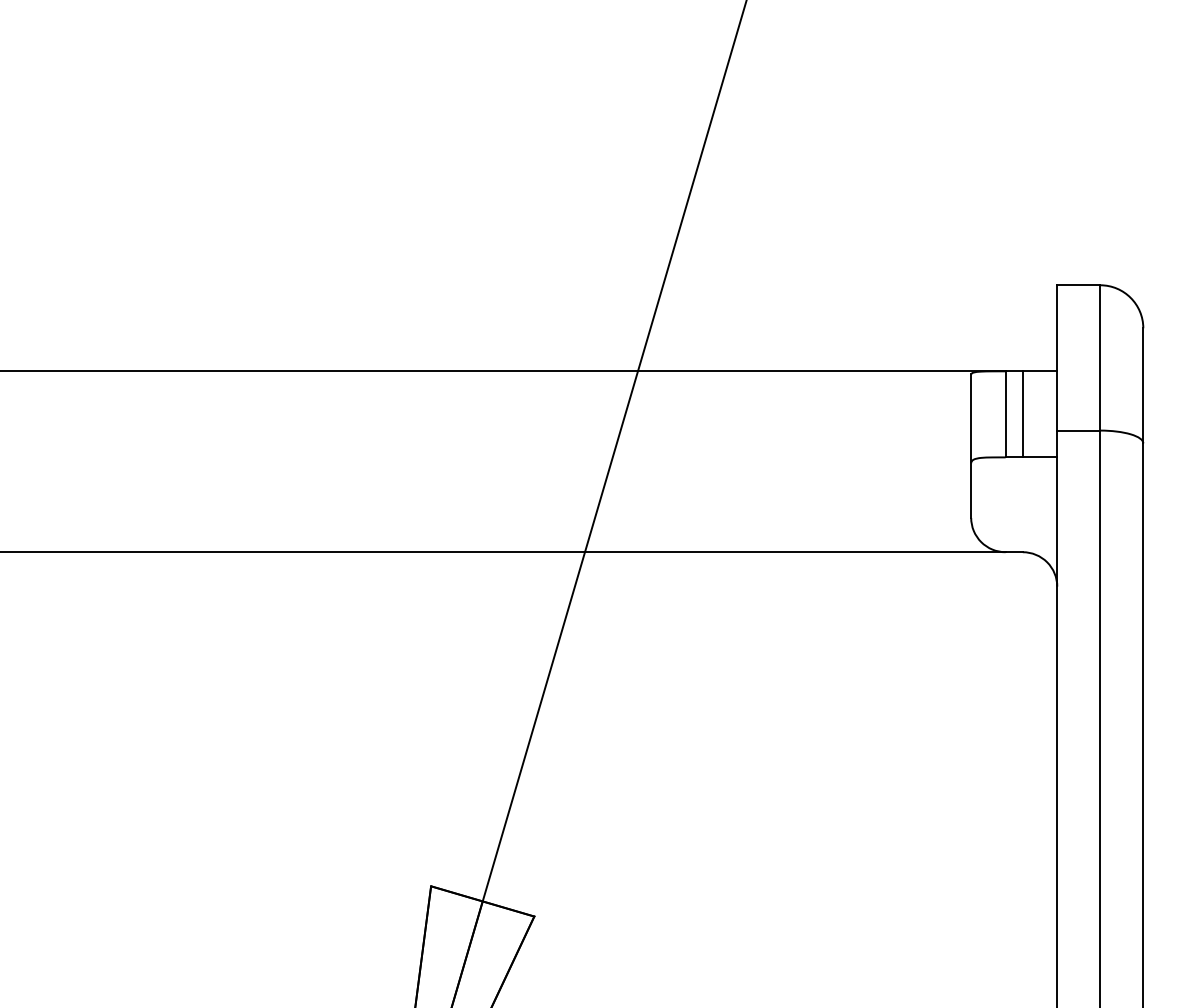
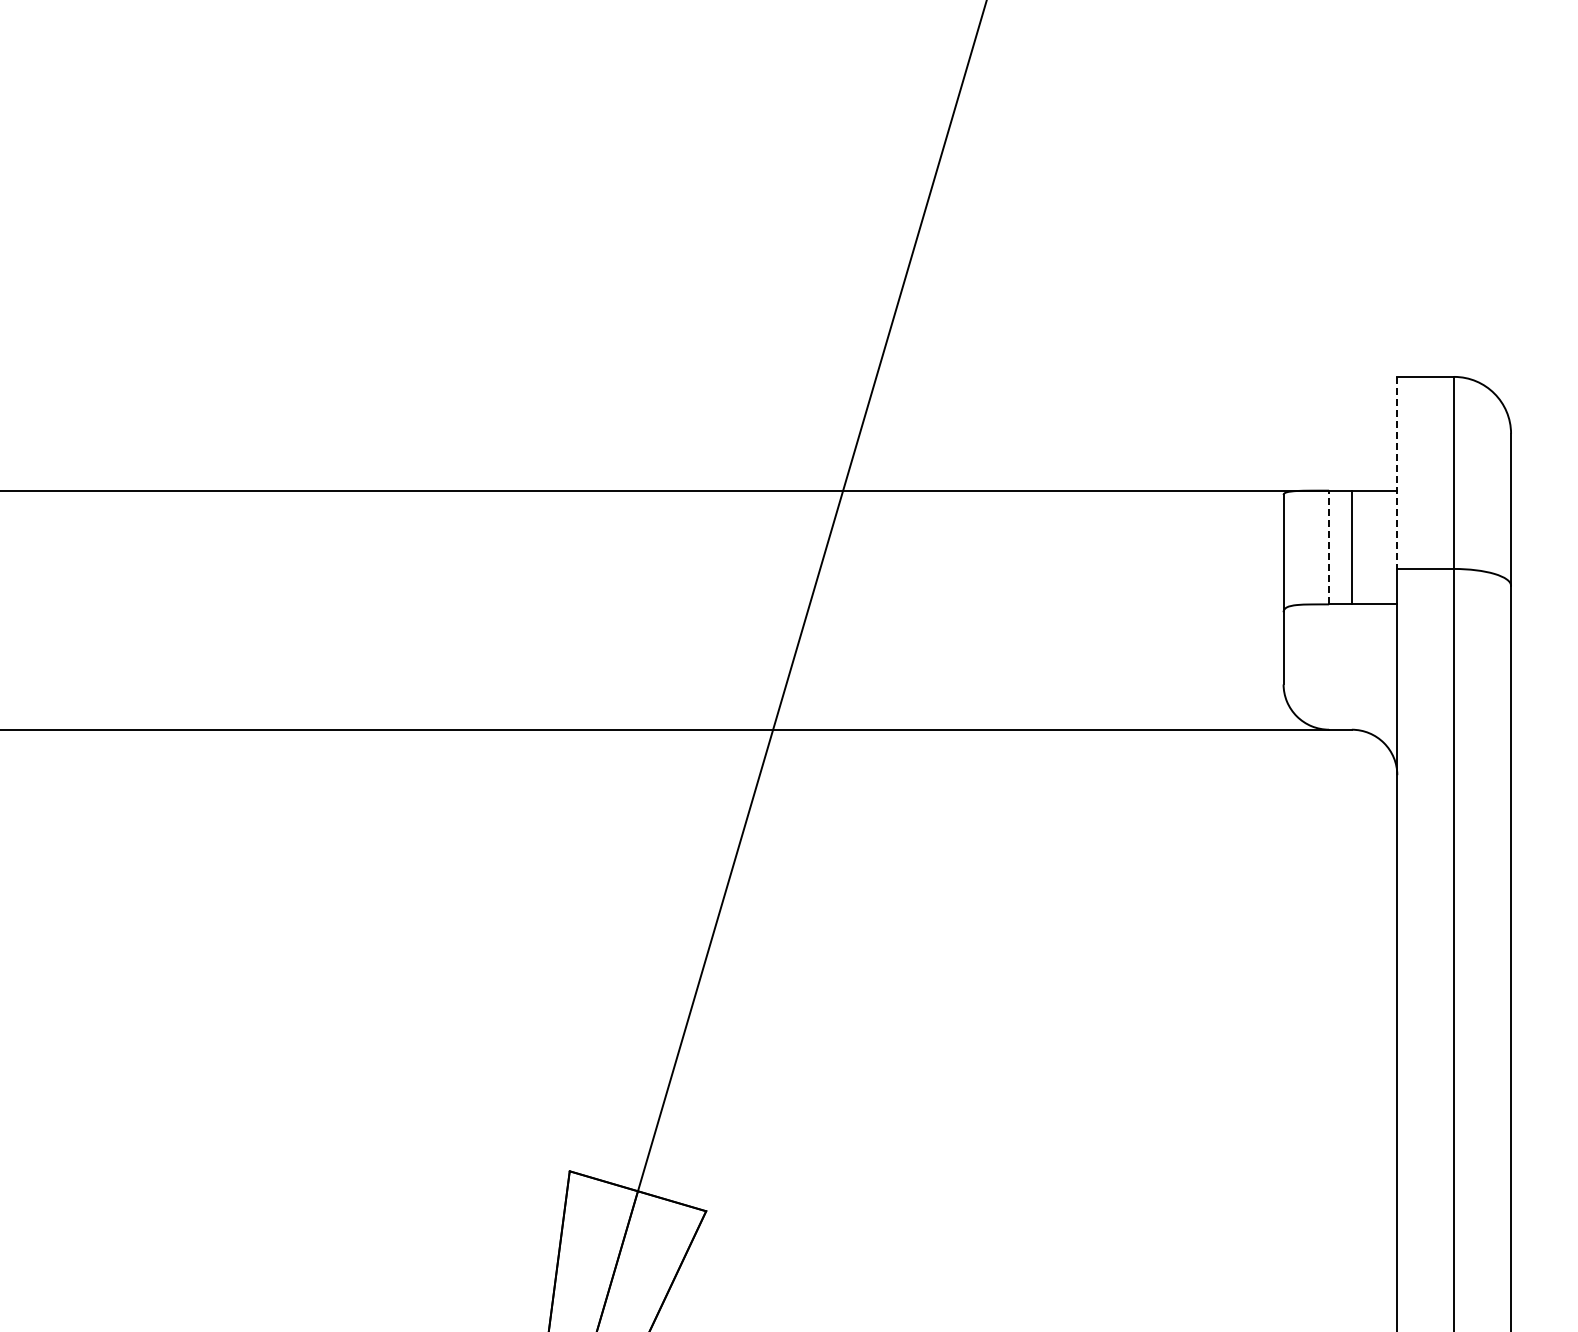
line: (1057, 358) -> (1397, 473), solid -> dashed
line: (1005, 414) -> (1329, 547), solid -> dashed

